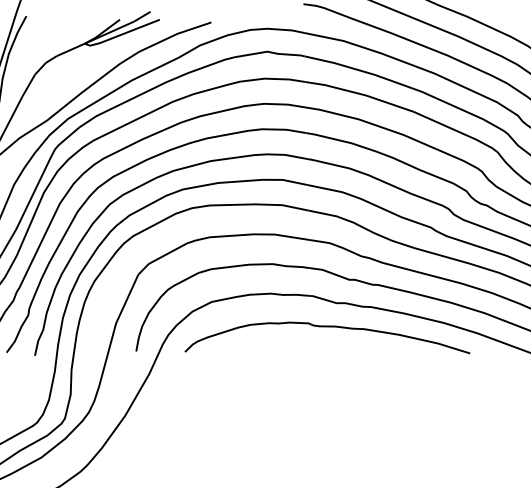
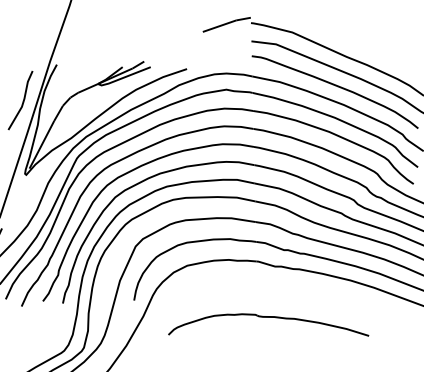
part: (327, 327) -> (268, 317), moved

